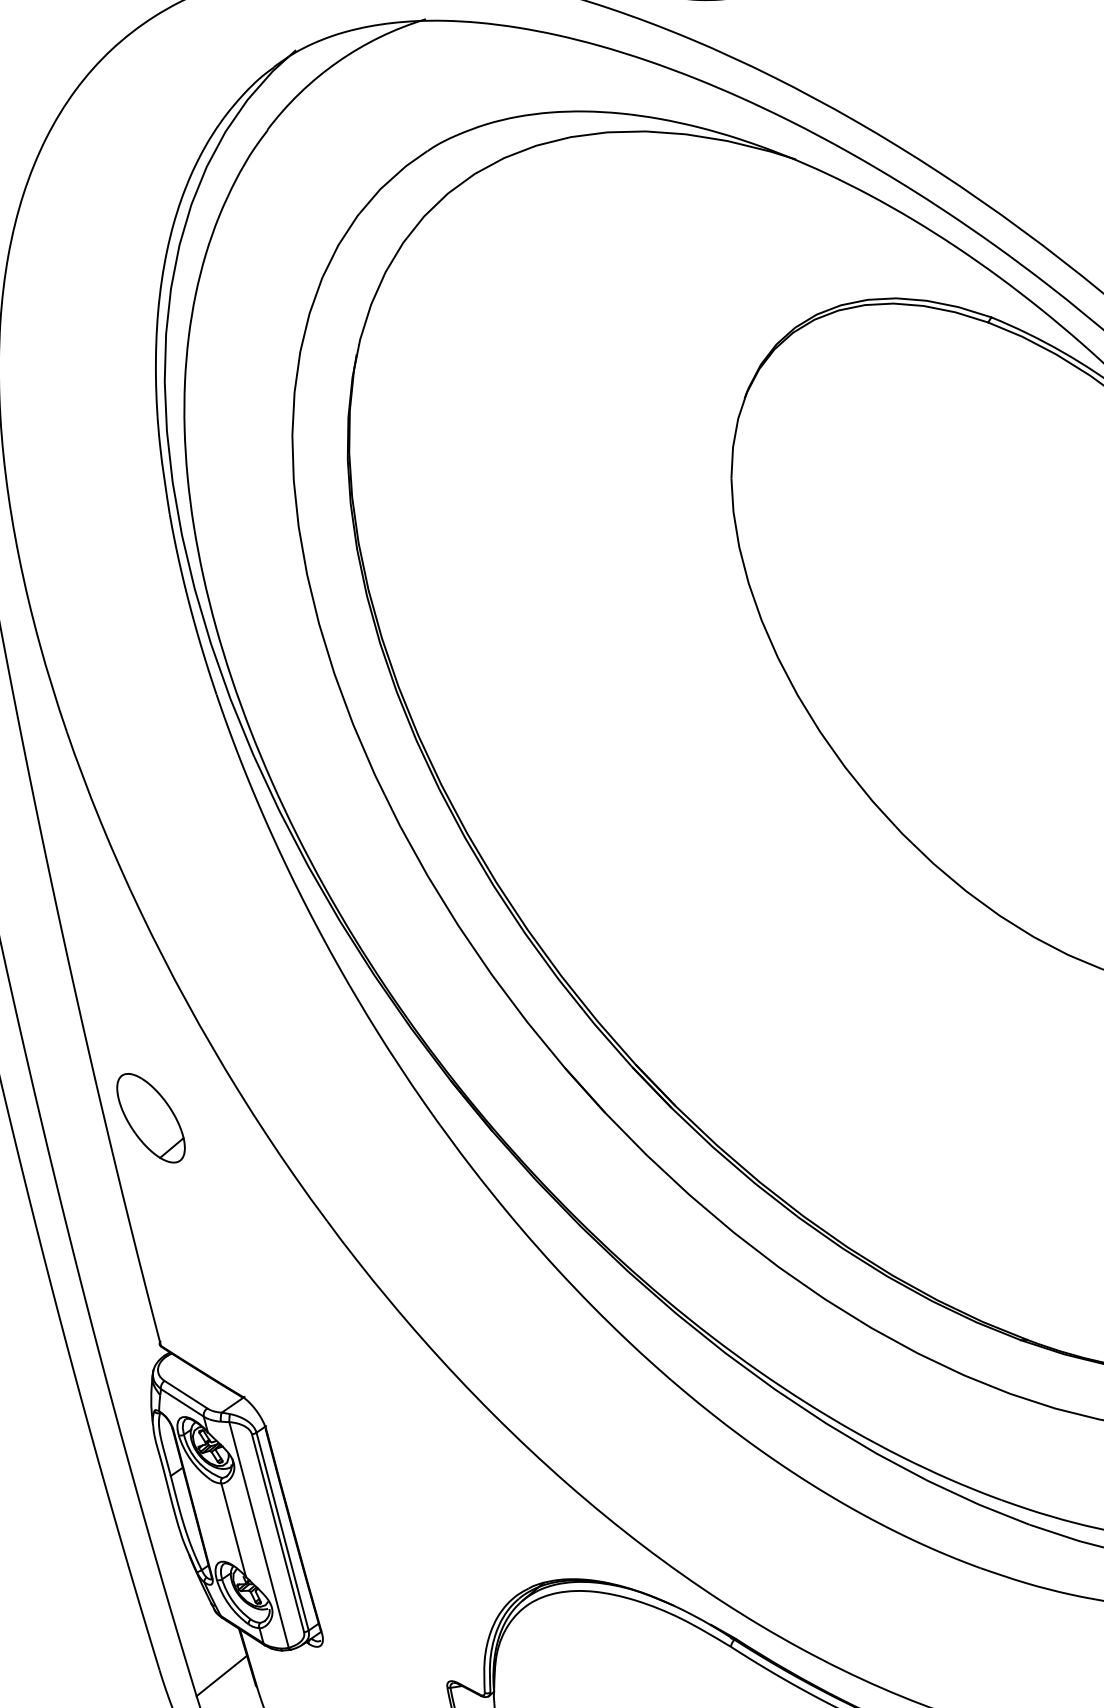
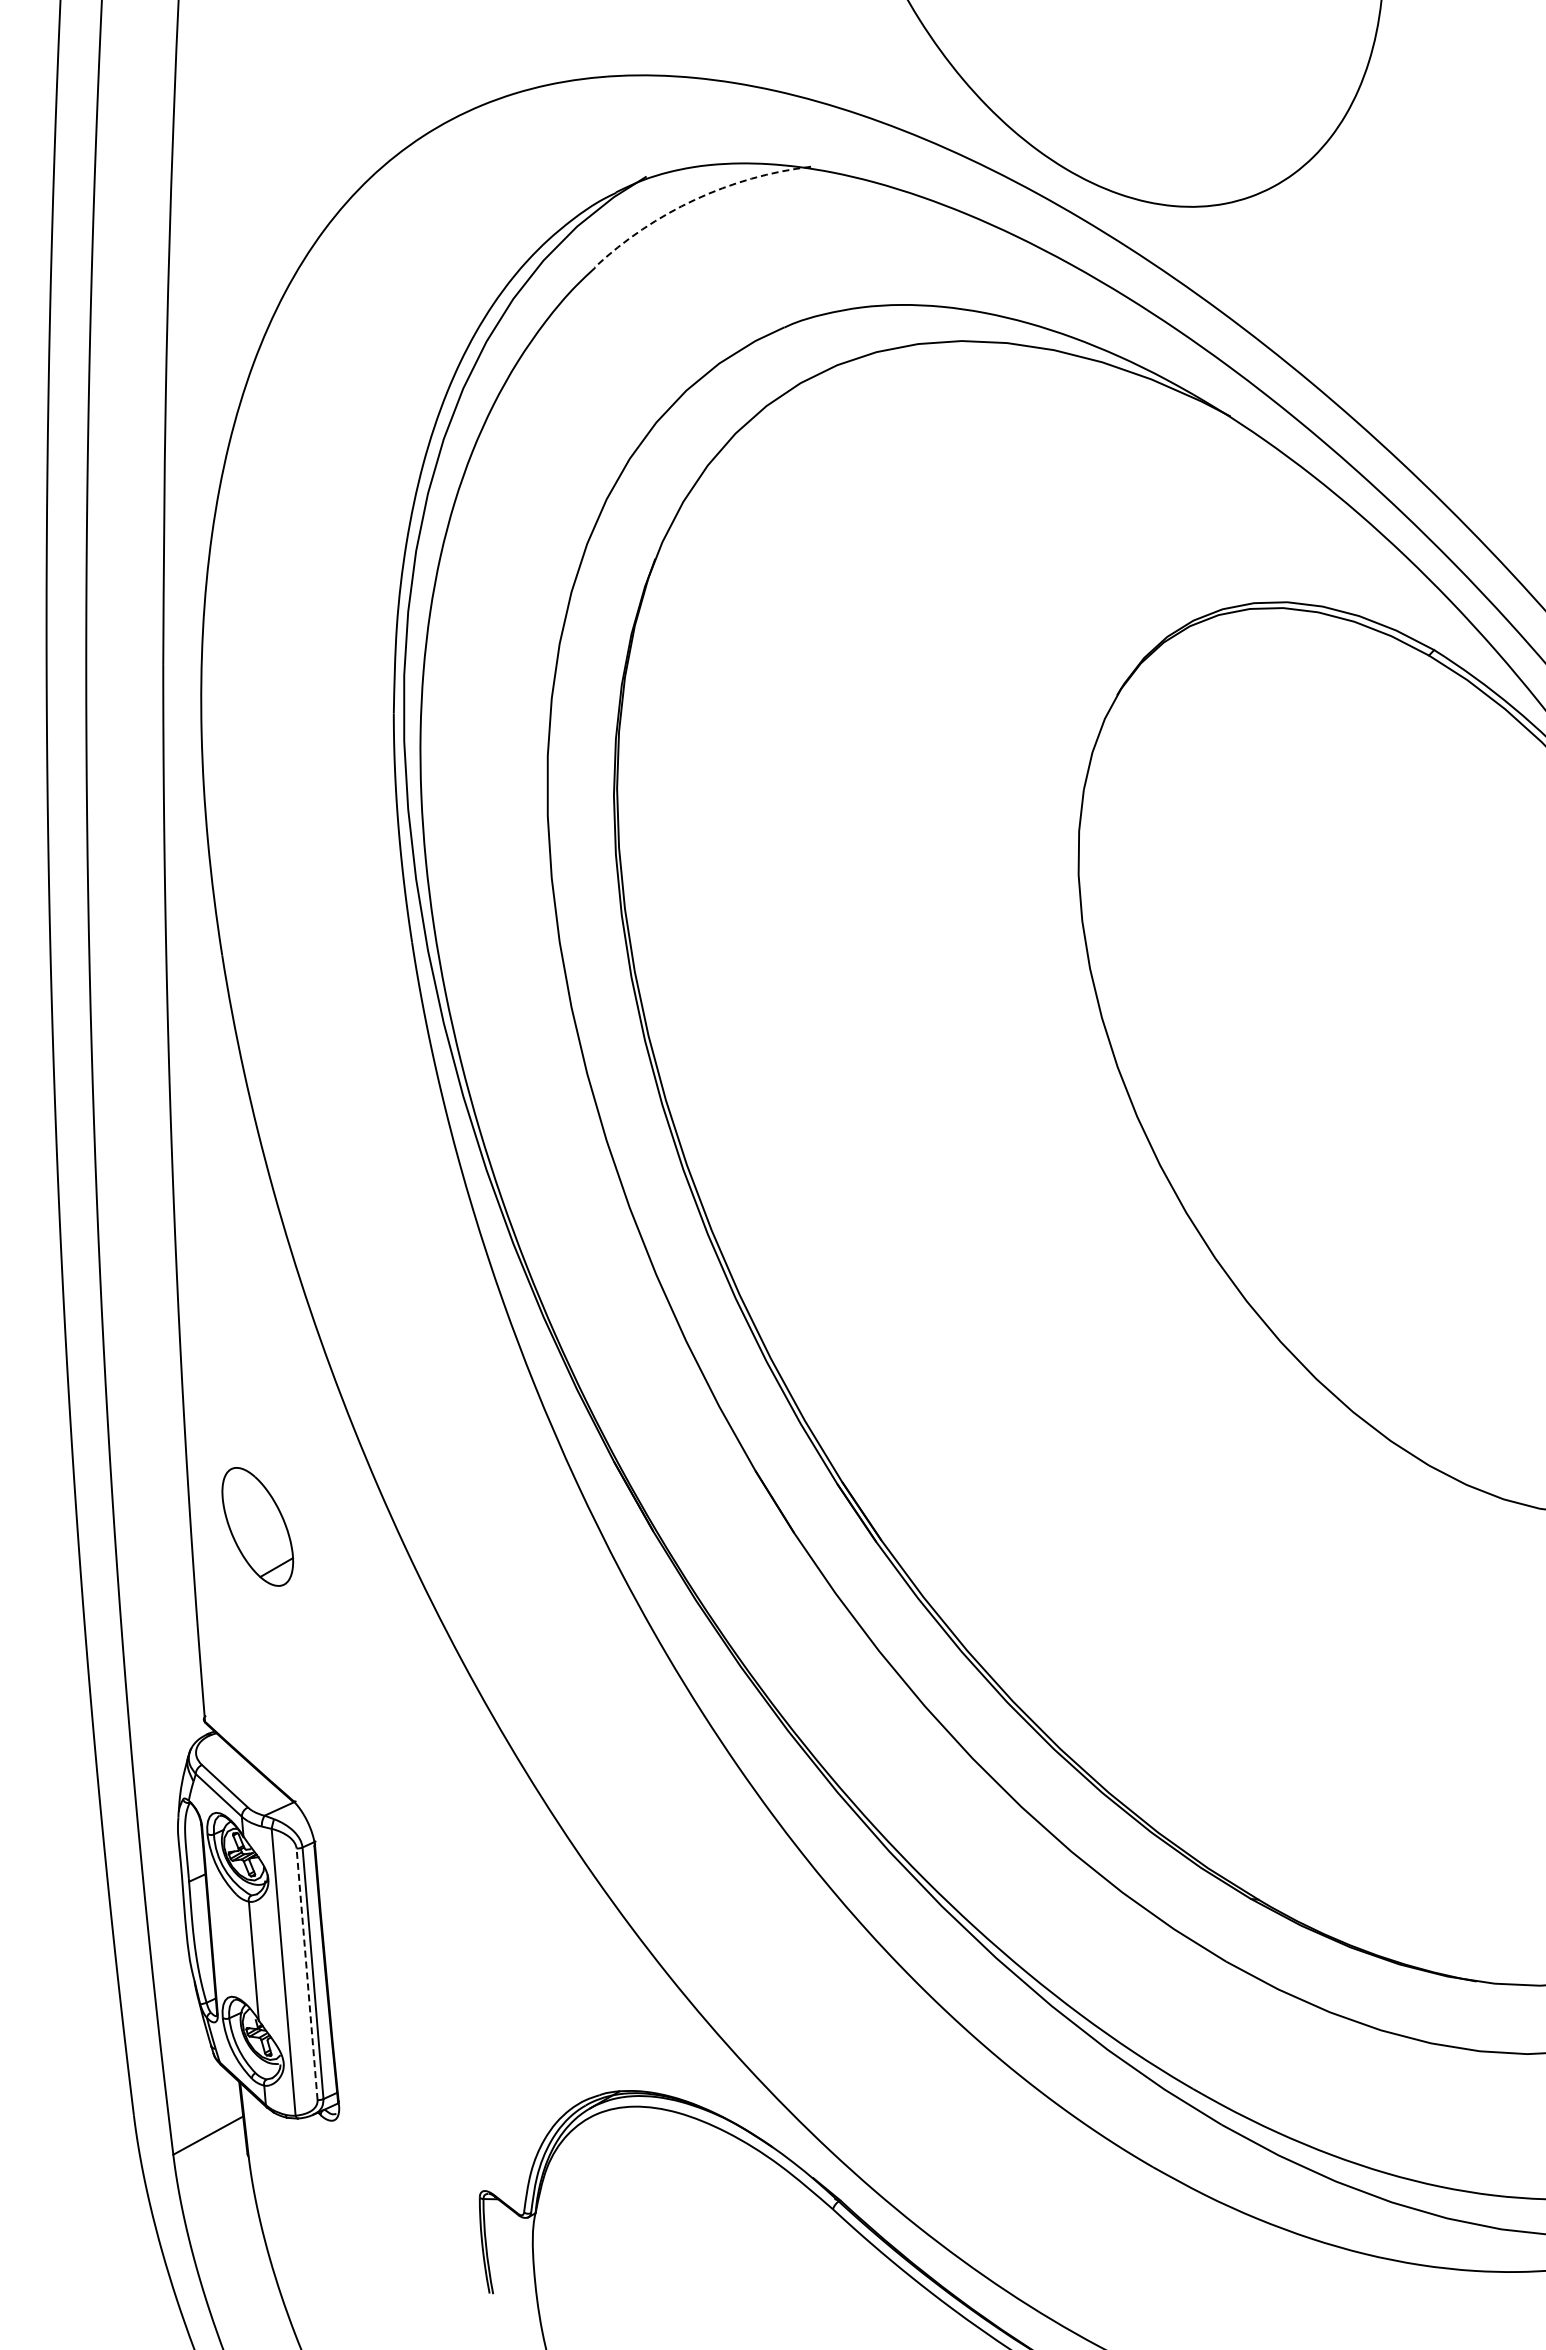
arc: (337, 61) -> (694, 199), solid -> dashed
part: (150, 1117) -> (257, 1526), moved
line: (278, 1532) -> (307, 1973), solid -> dashed

